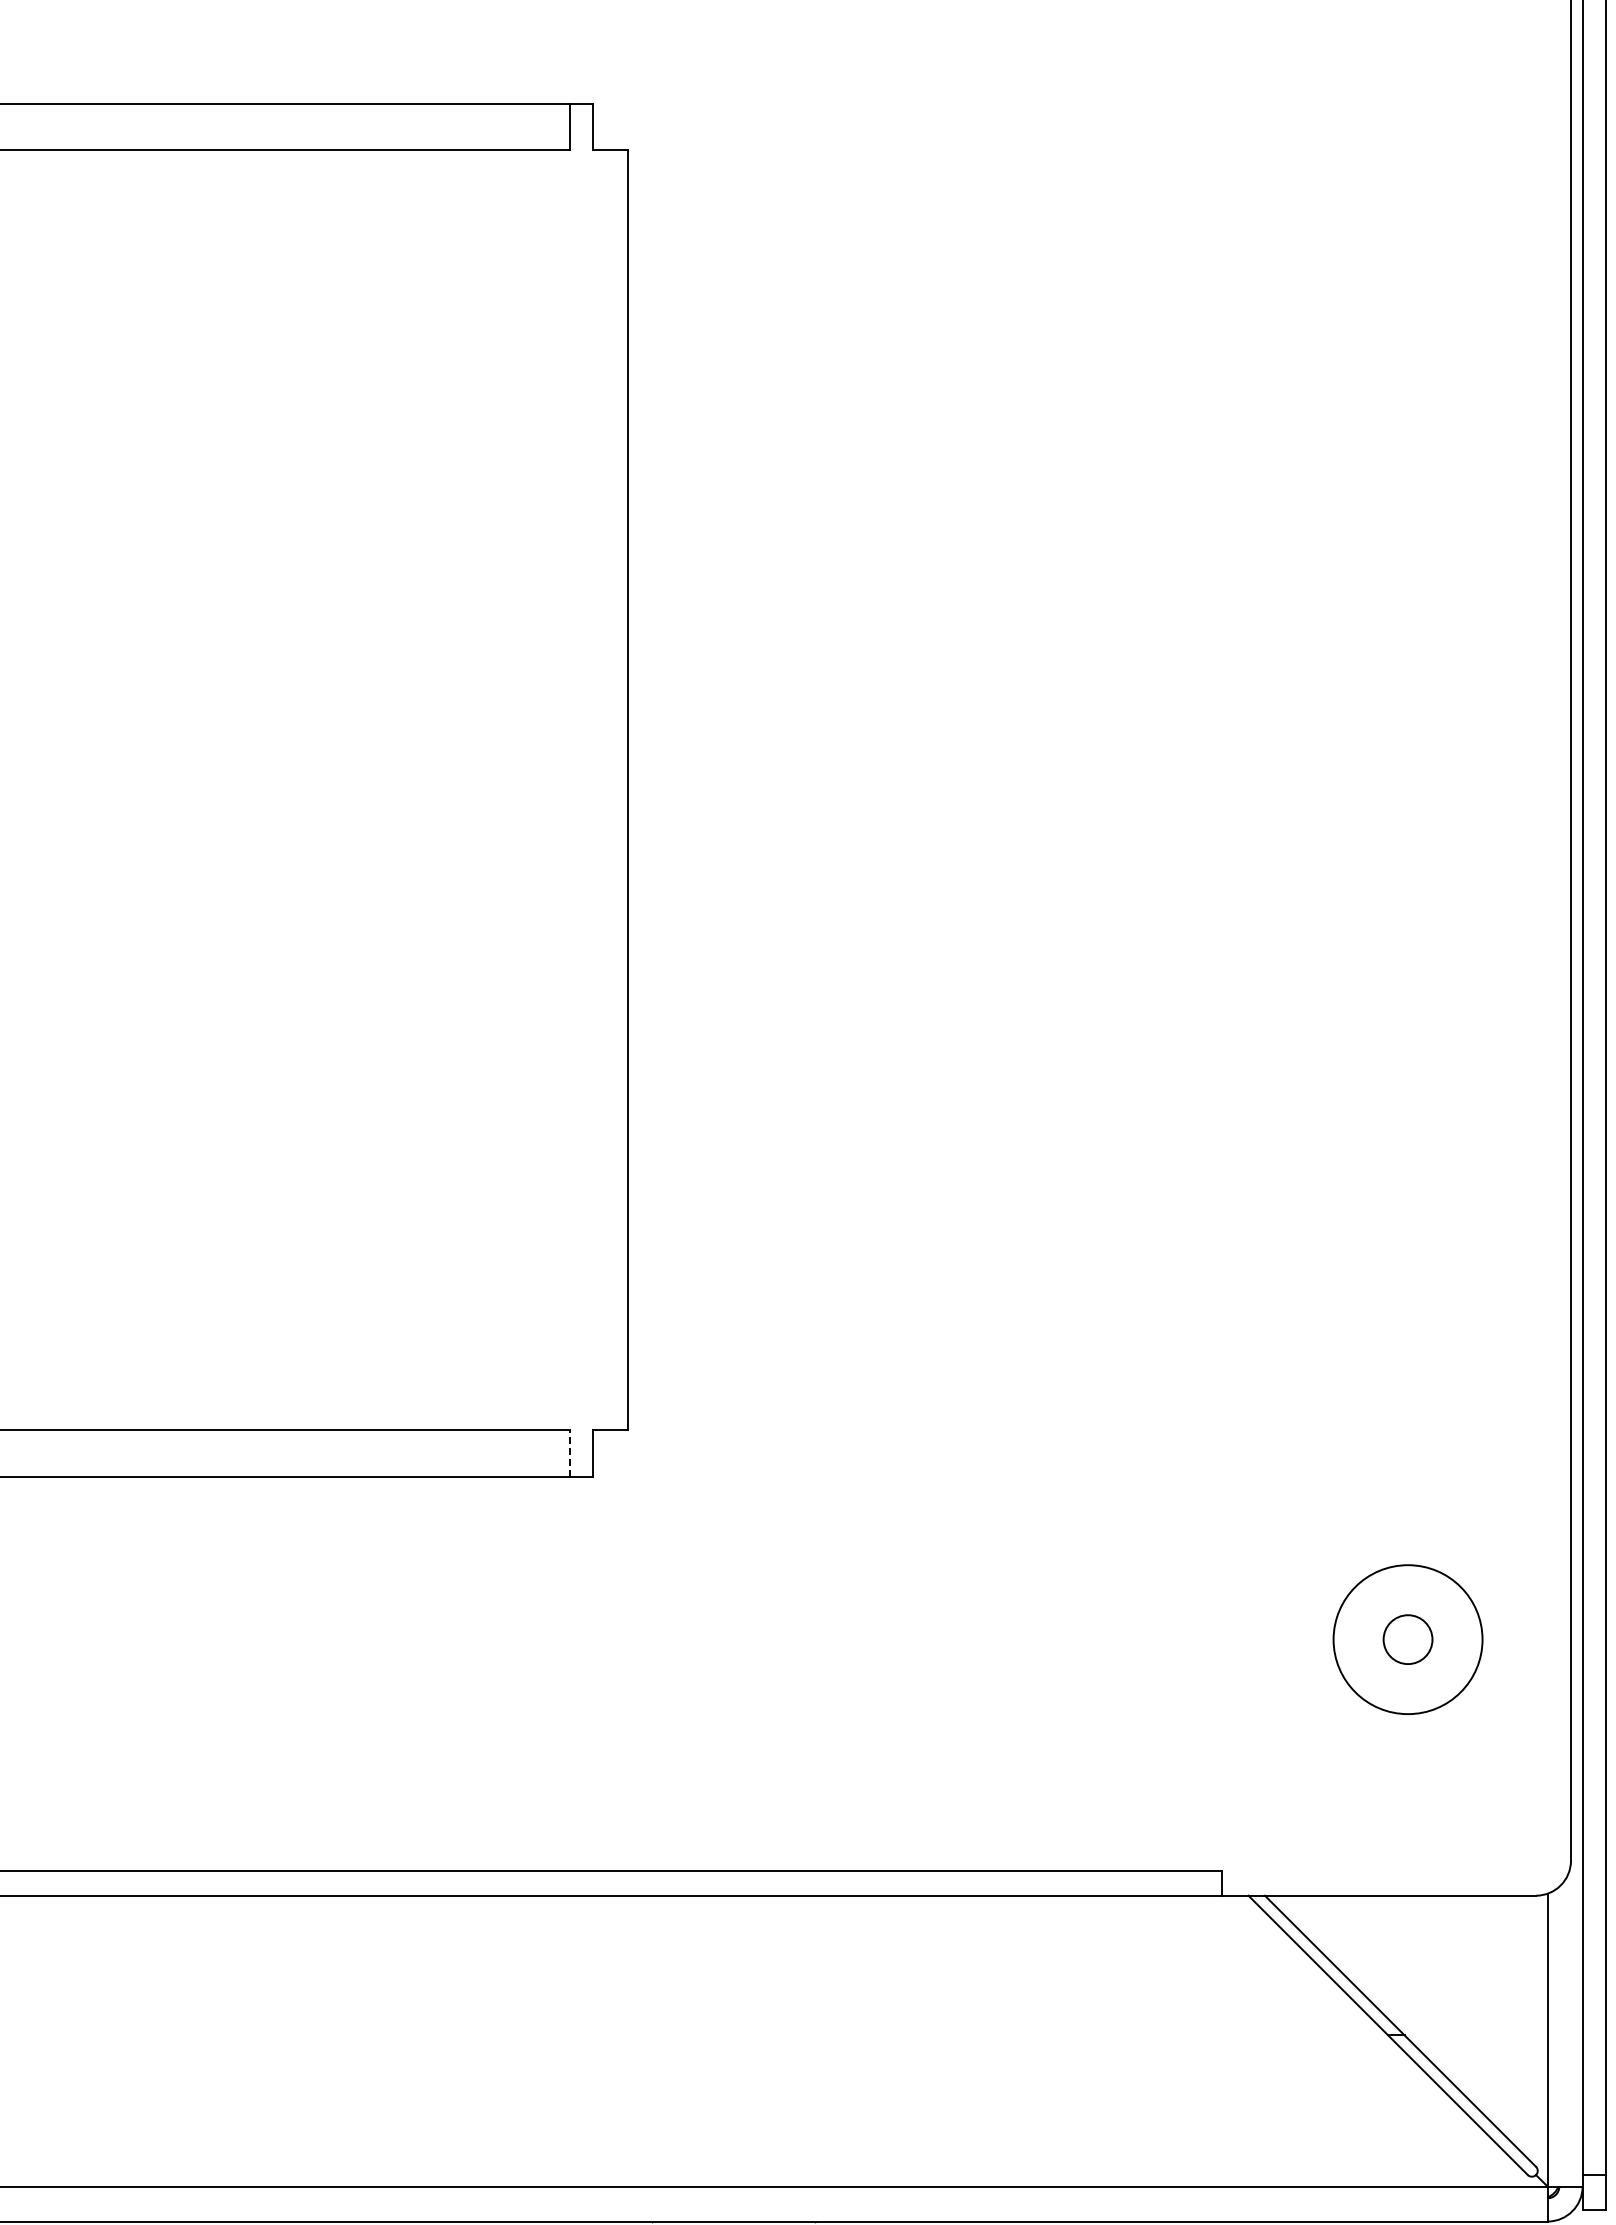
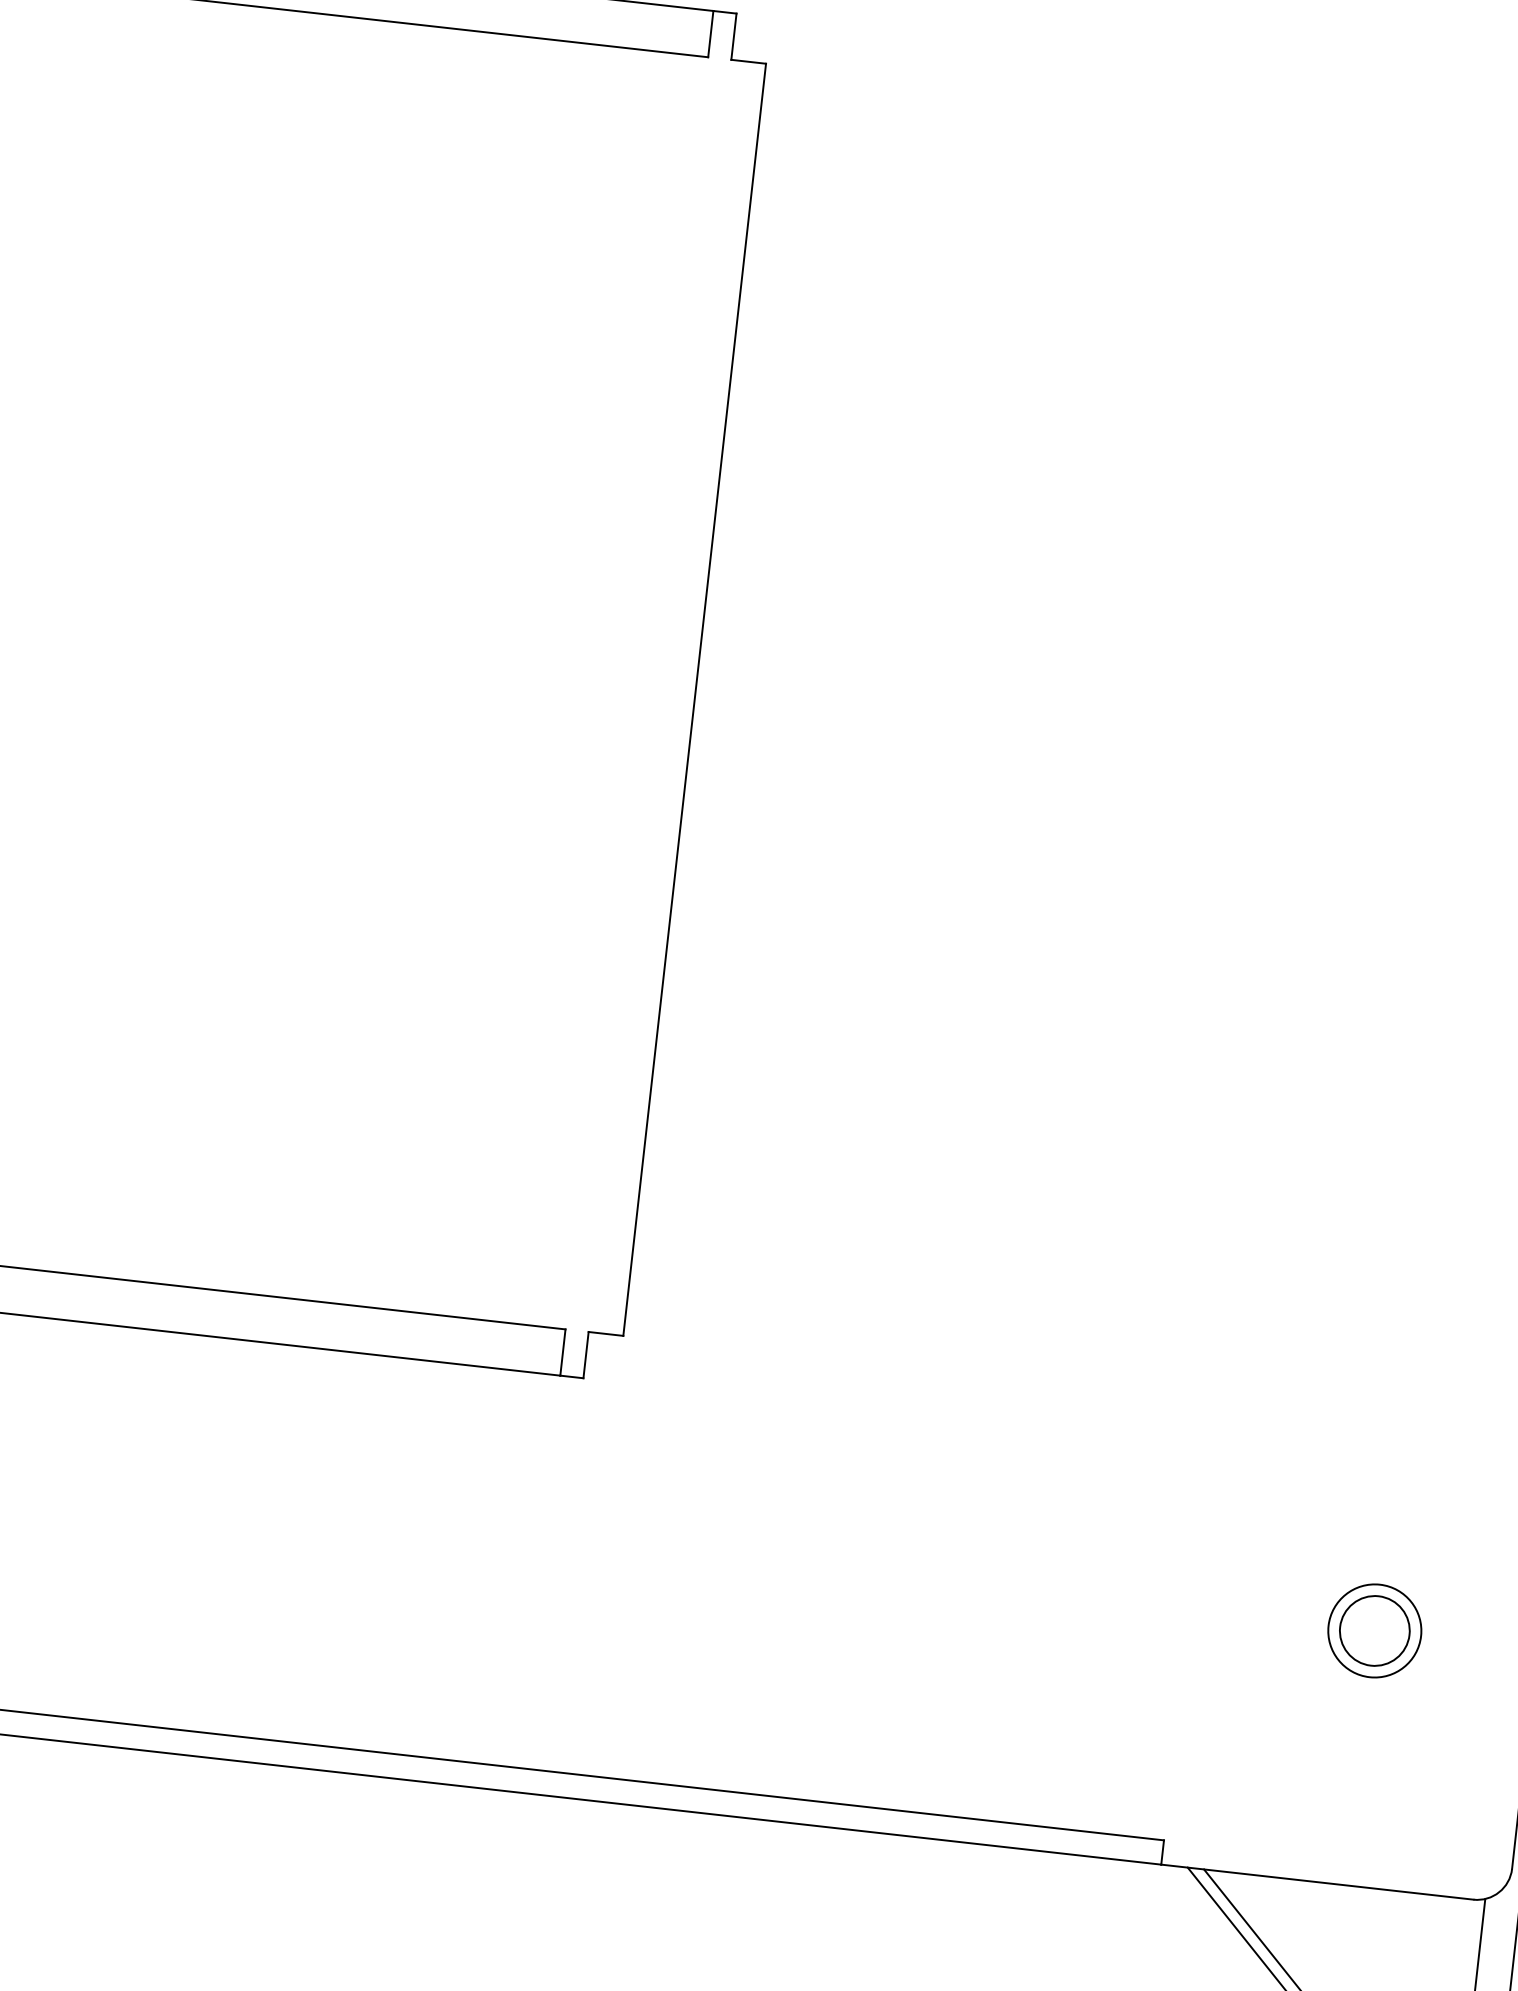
line: (570, 1452) -> (563, 1351), dashed -> solid
circle: (1407, 1639) -> (1374, 1630), size x0.62
circle: (1407, 1639) -> (1374, 1630), size x1.43

